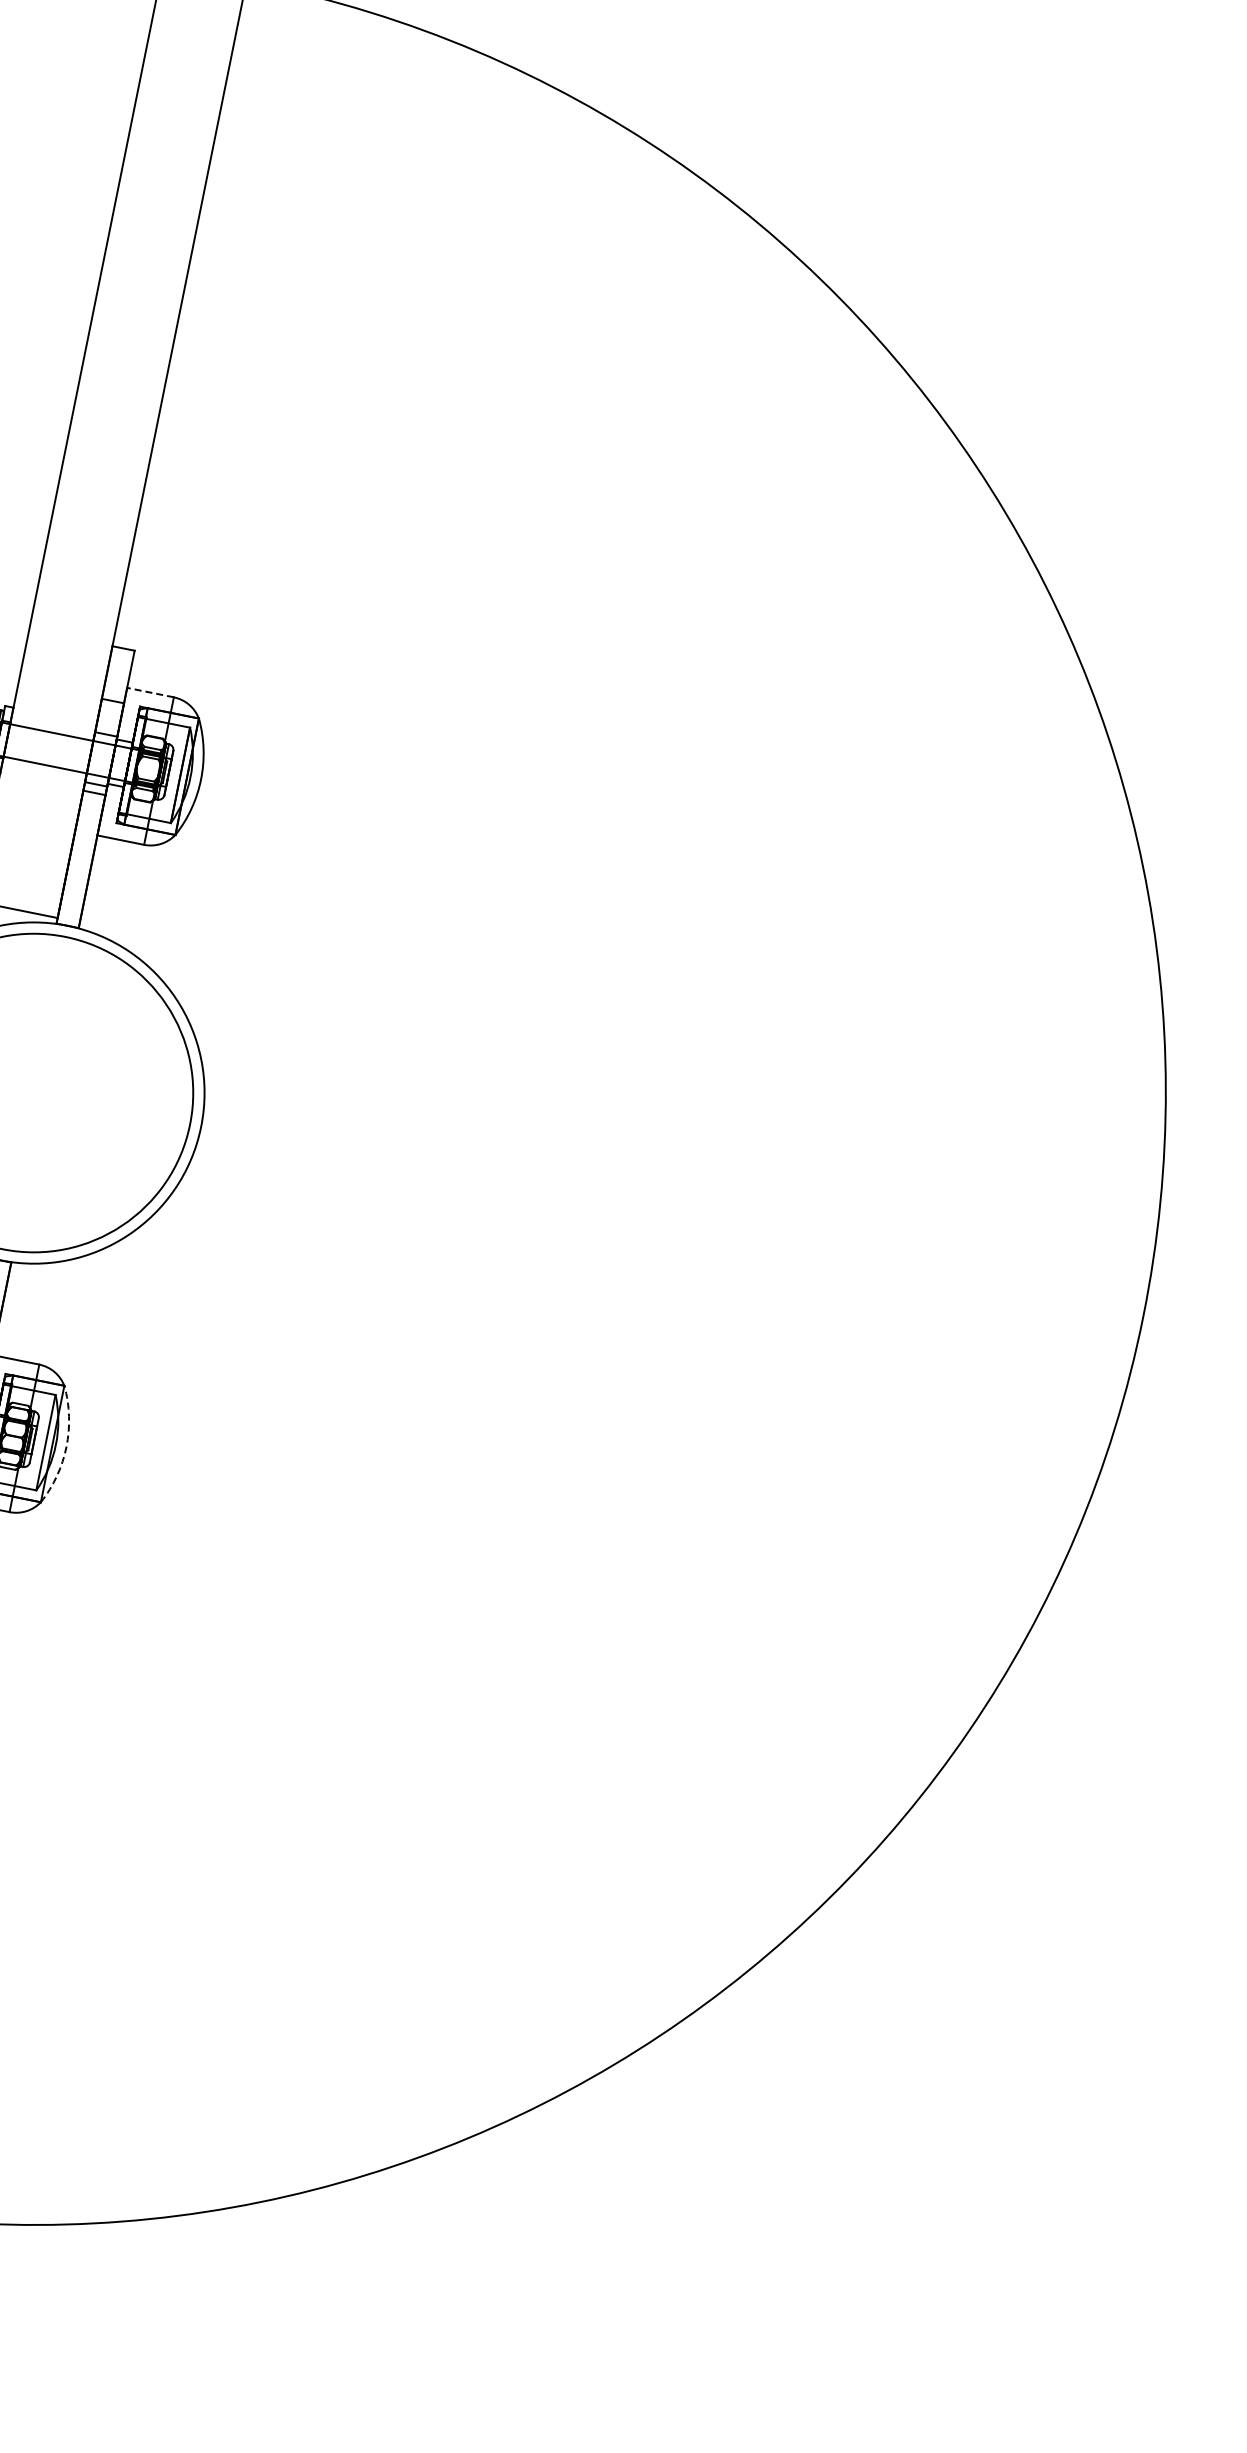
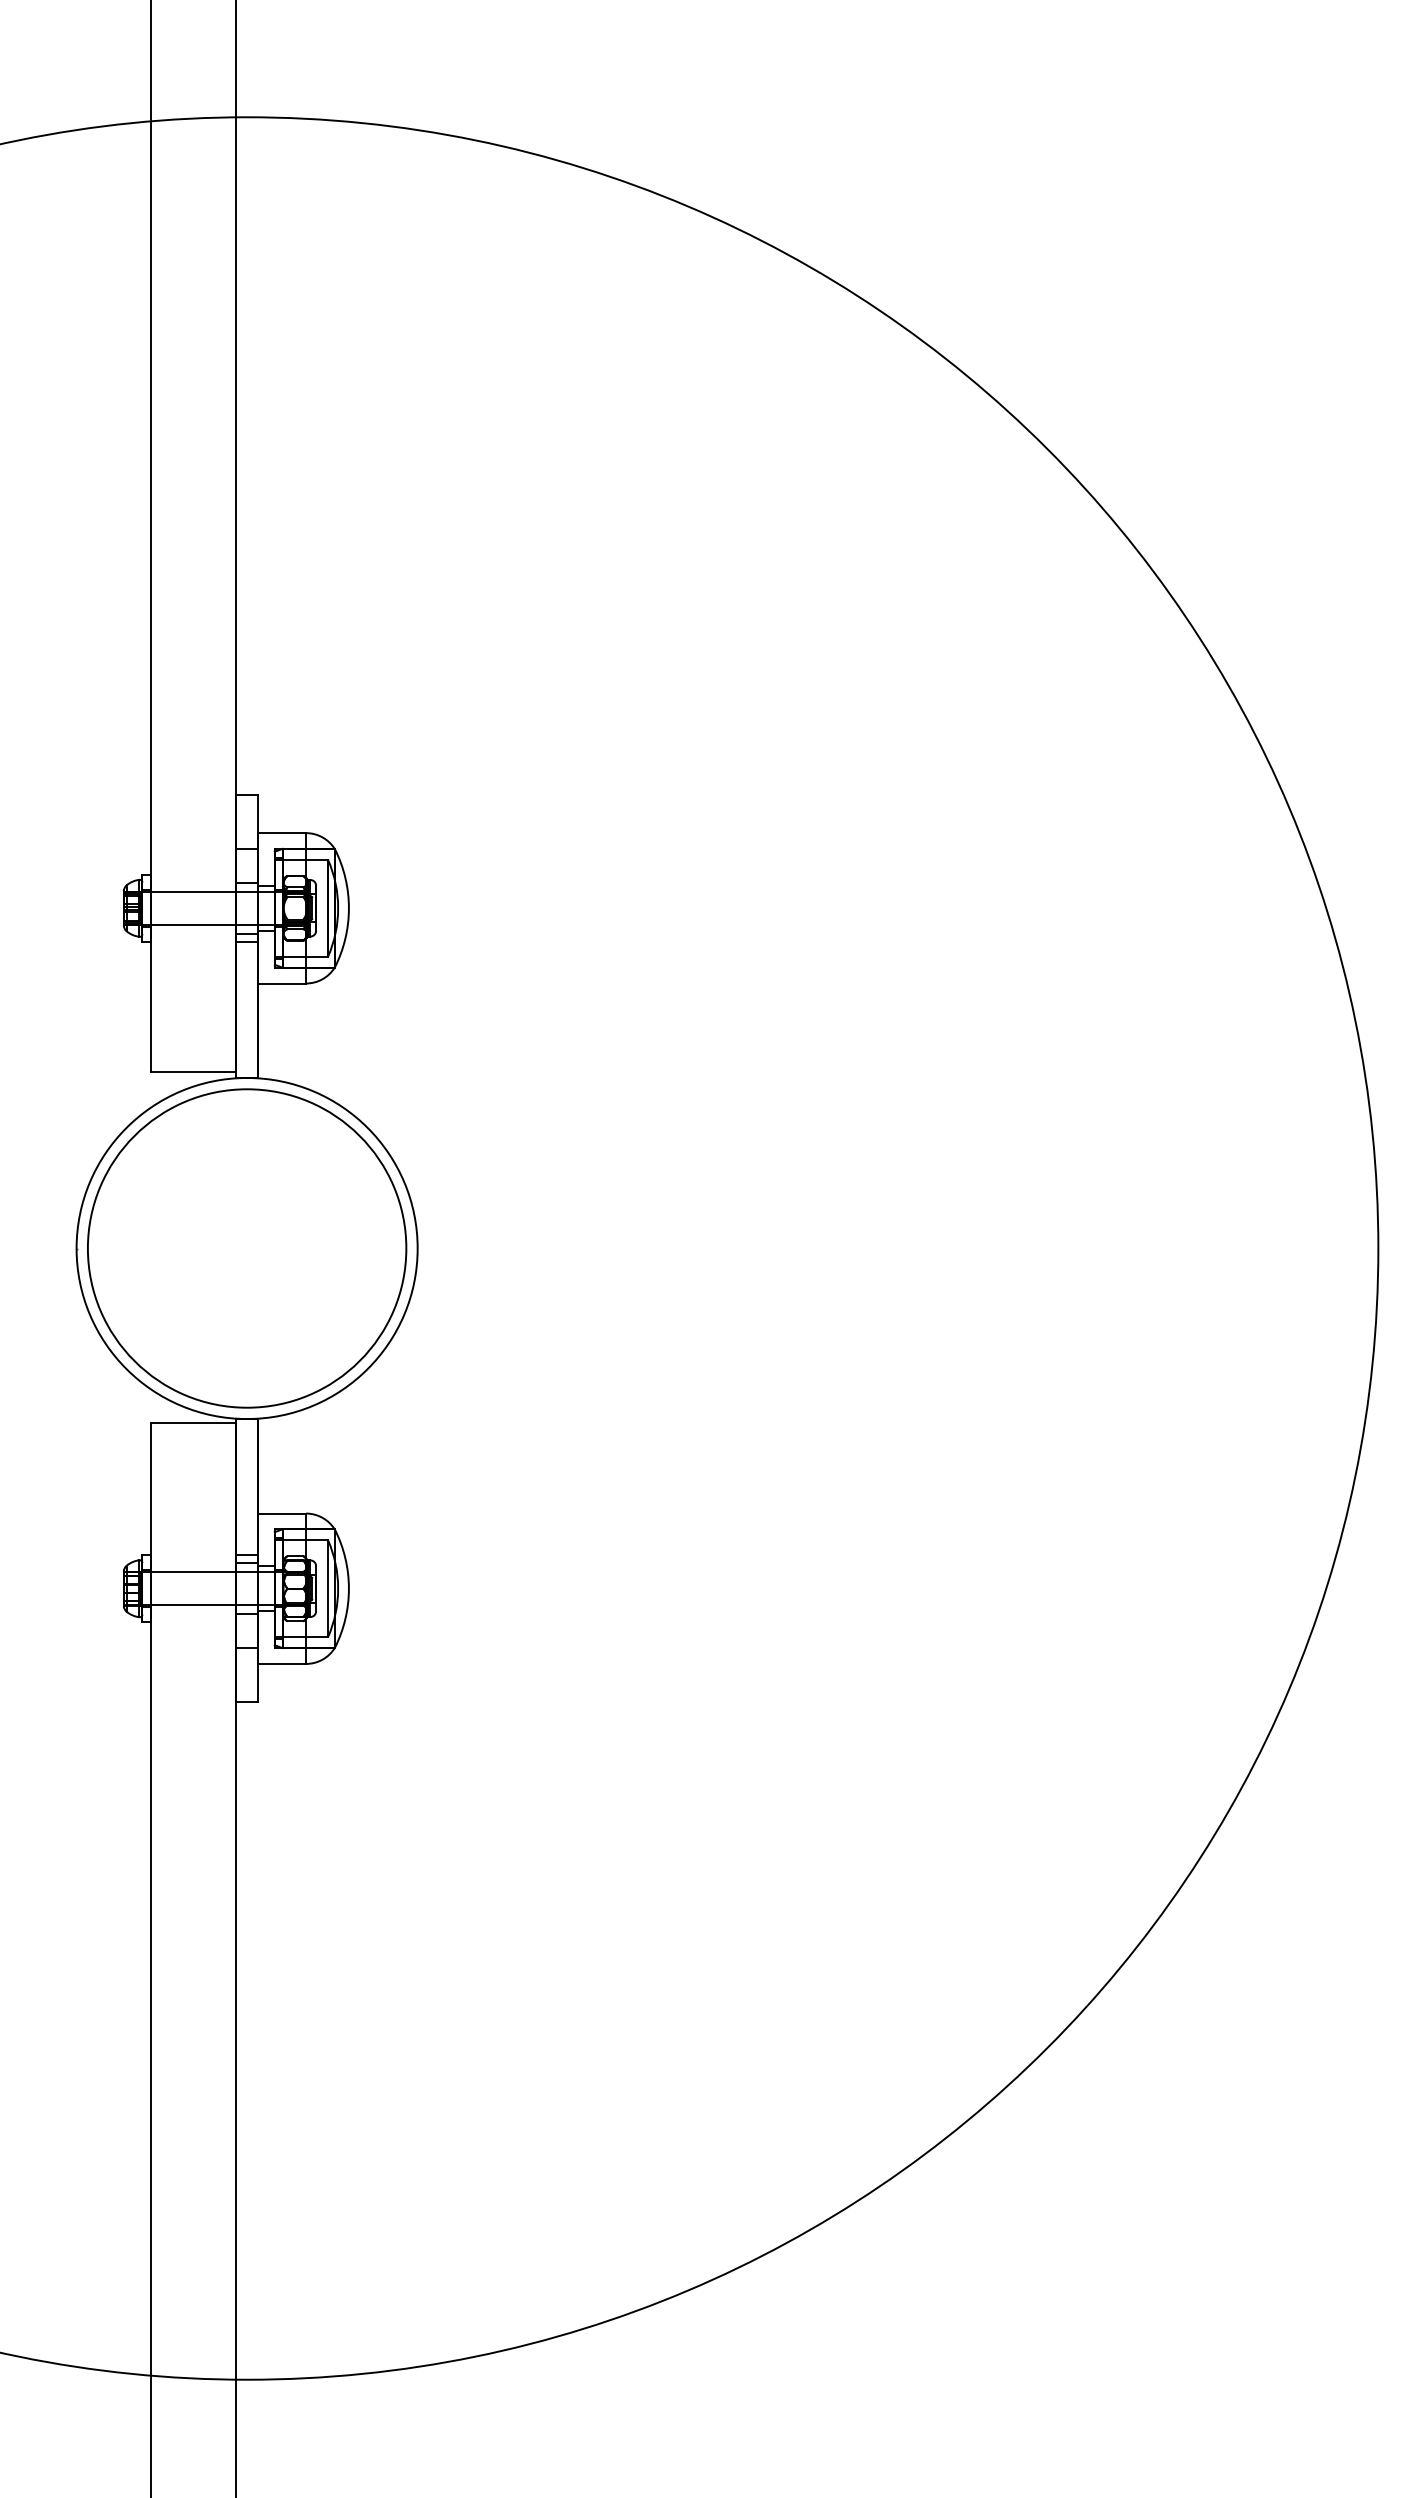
line: (150, 693) -> (282, 833), dashed -> solid
arc: (66, 1446) -> (348, 1588), dashed -> solid

